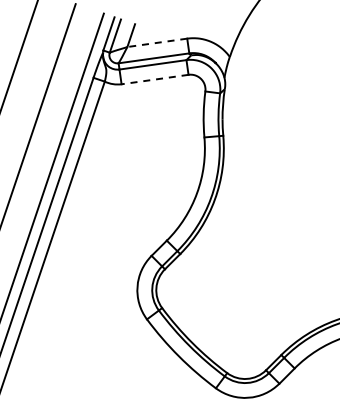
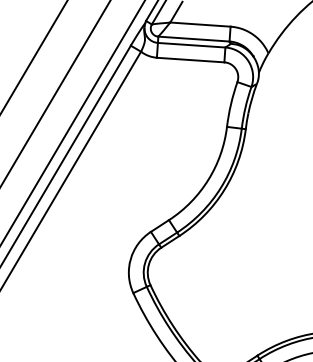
line: (156, 42) -> (199, 24), dashed -> solid
line: (155, 79) -> (191, 60), dashed -> solid

